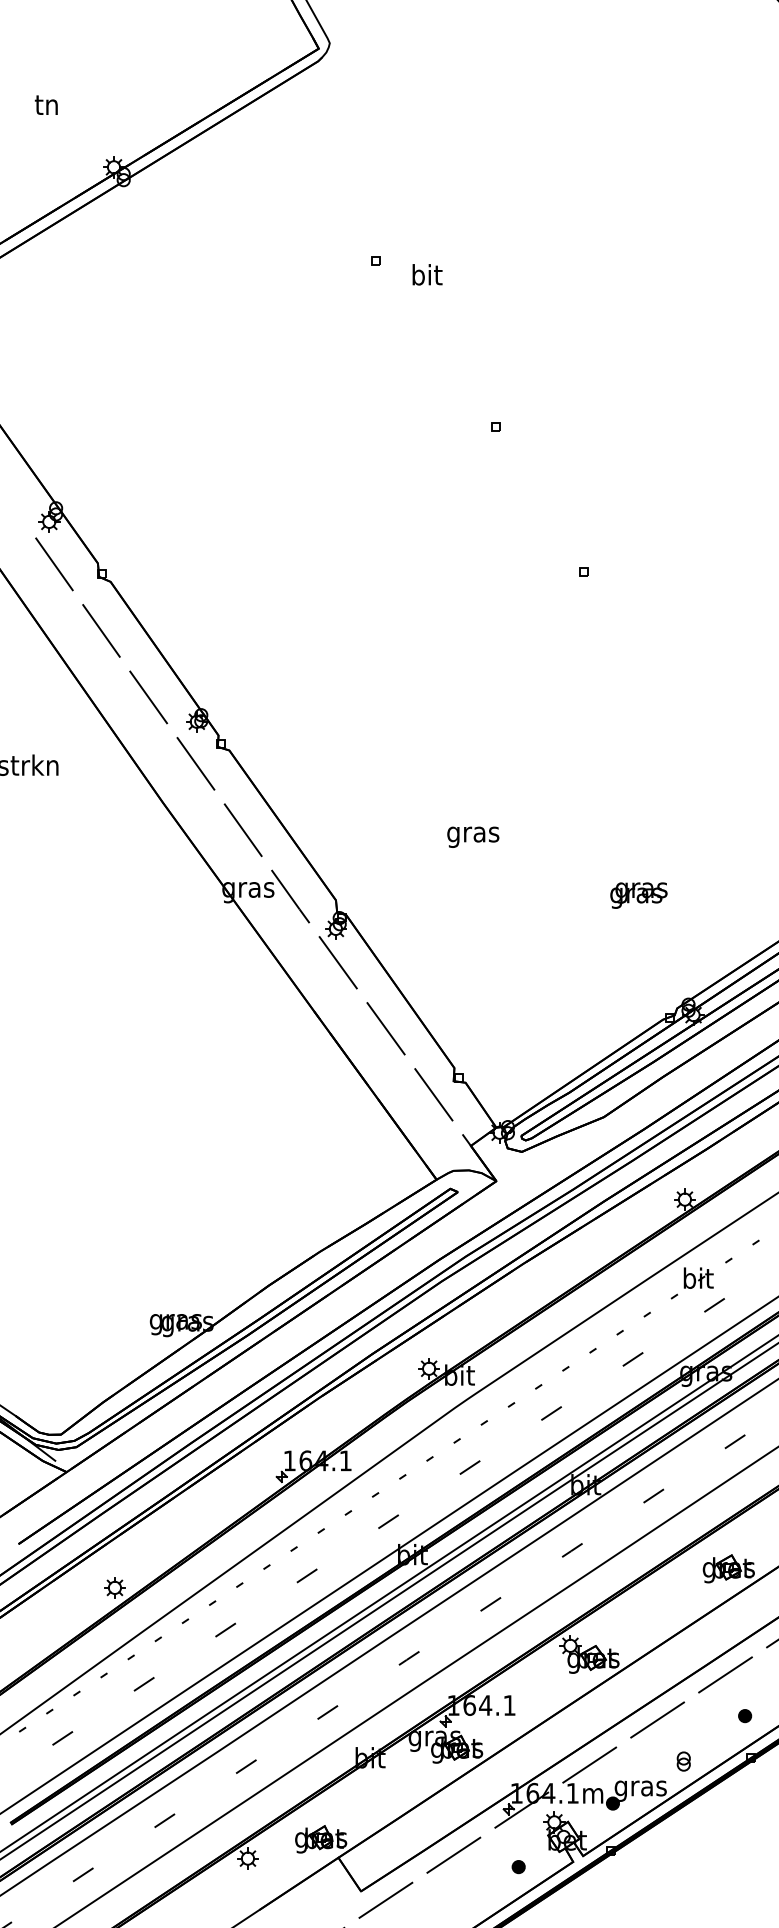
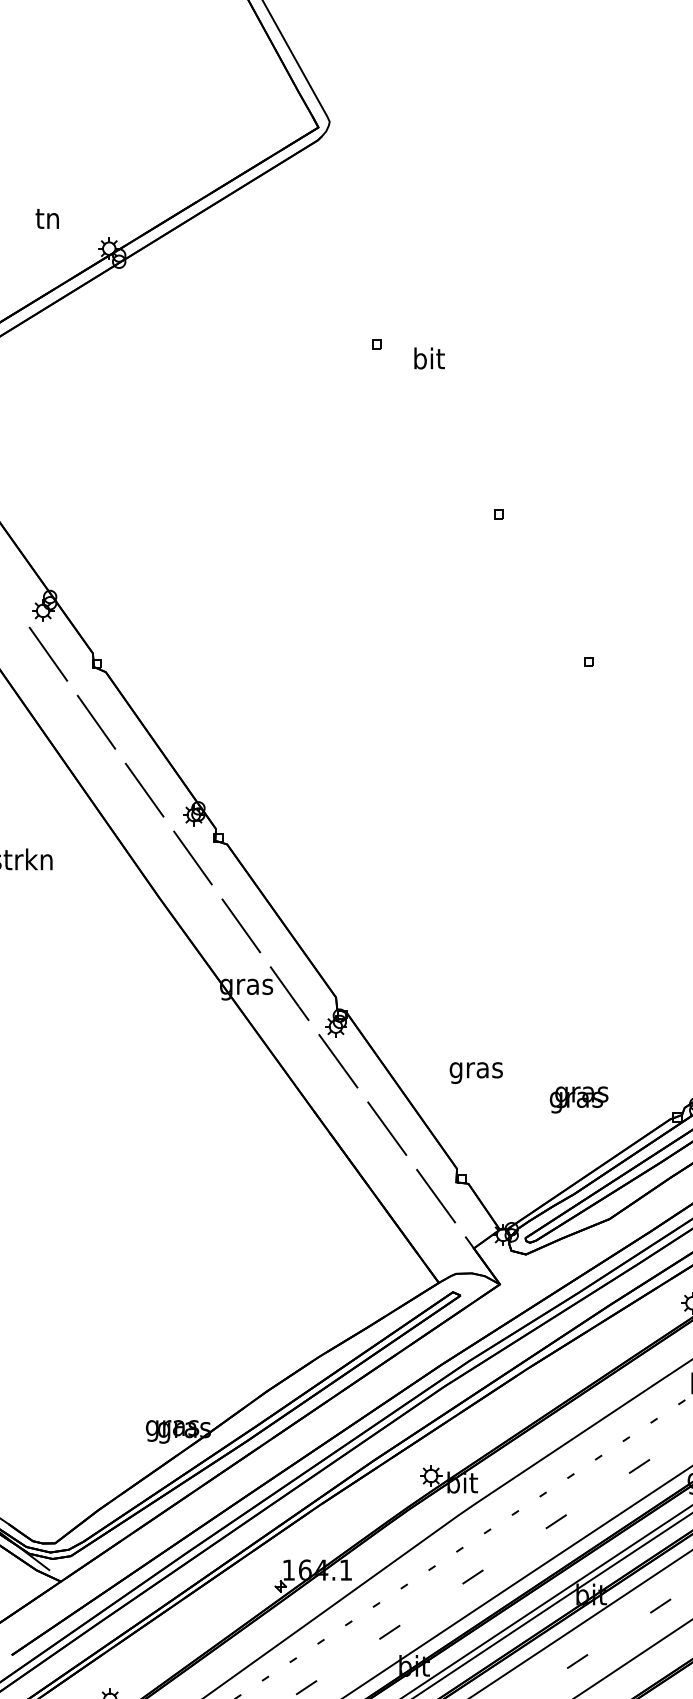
text: (45, 104) -> (46, 218), moved
text: (473, 836) -> (476, 1072), moved
text: (638, 895) -> (578, 1099), moved

